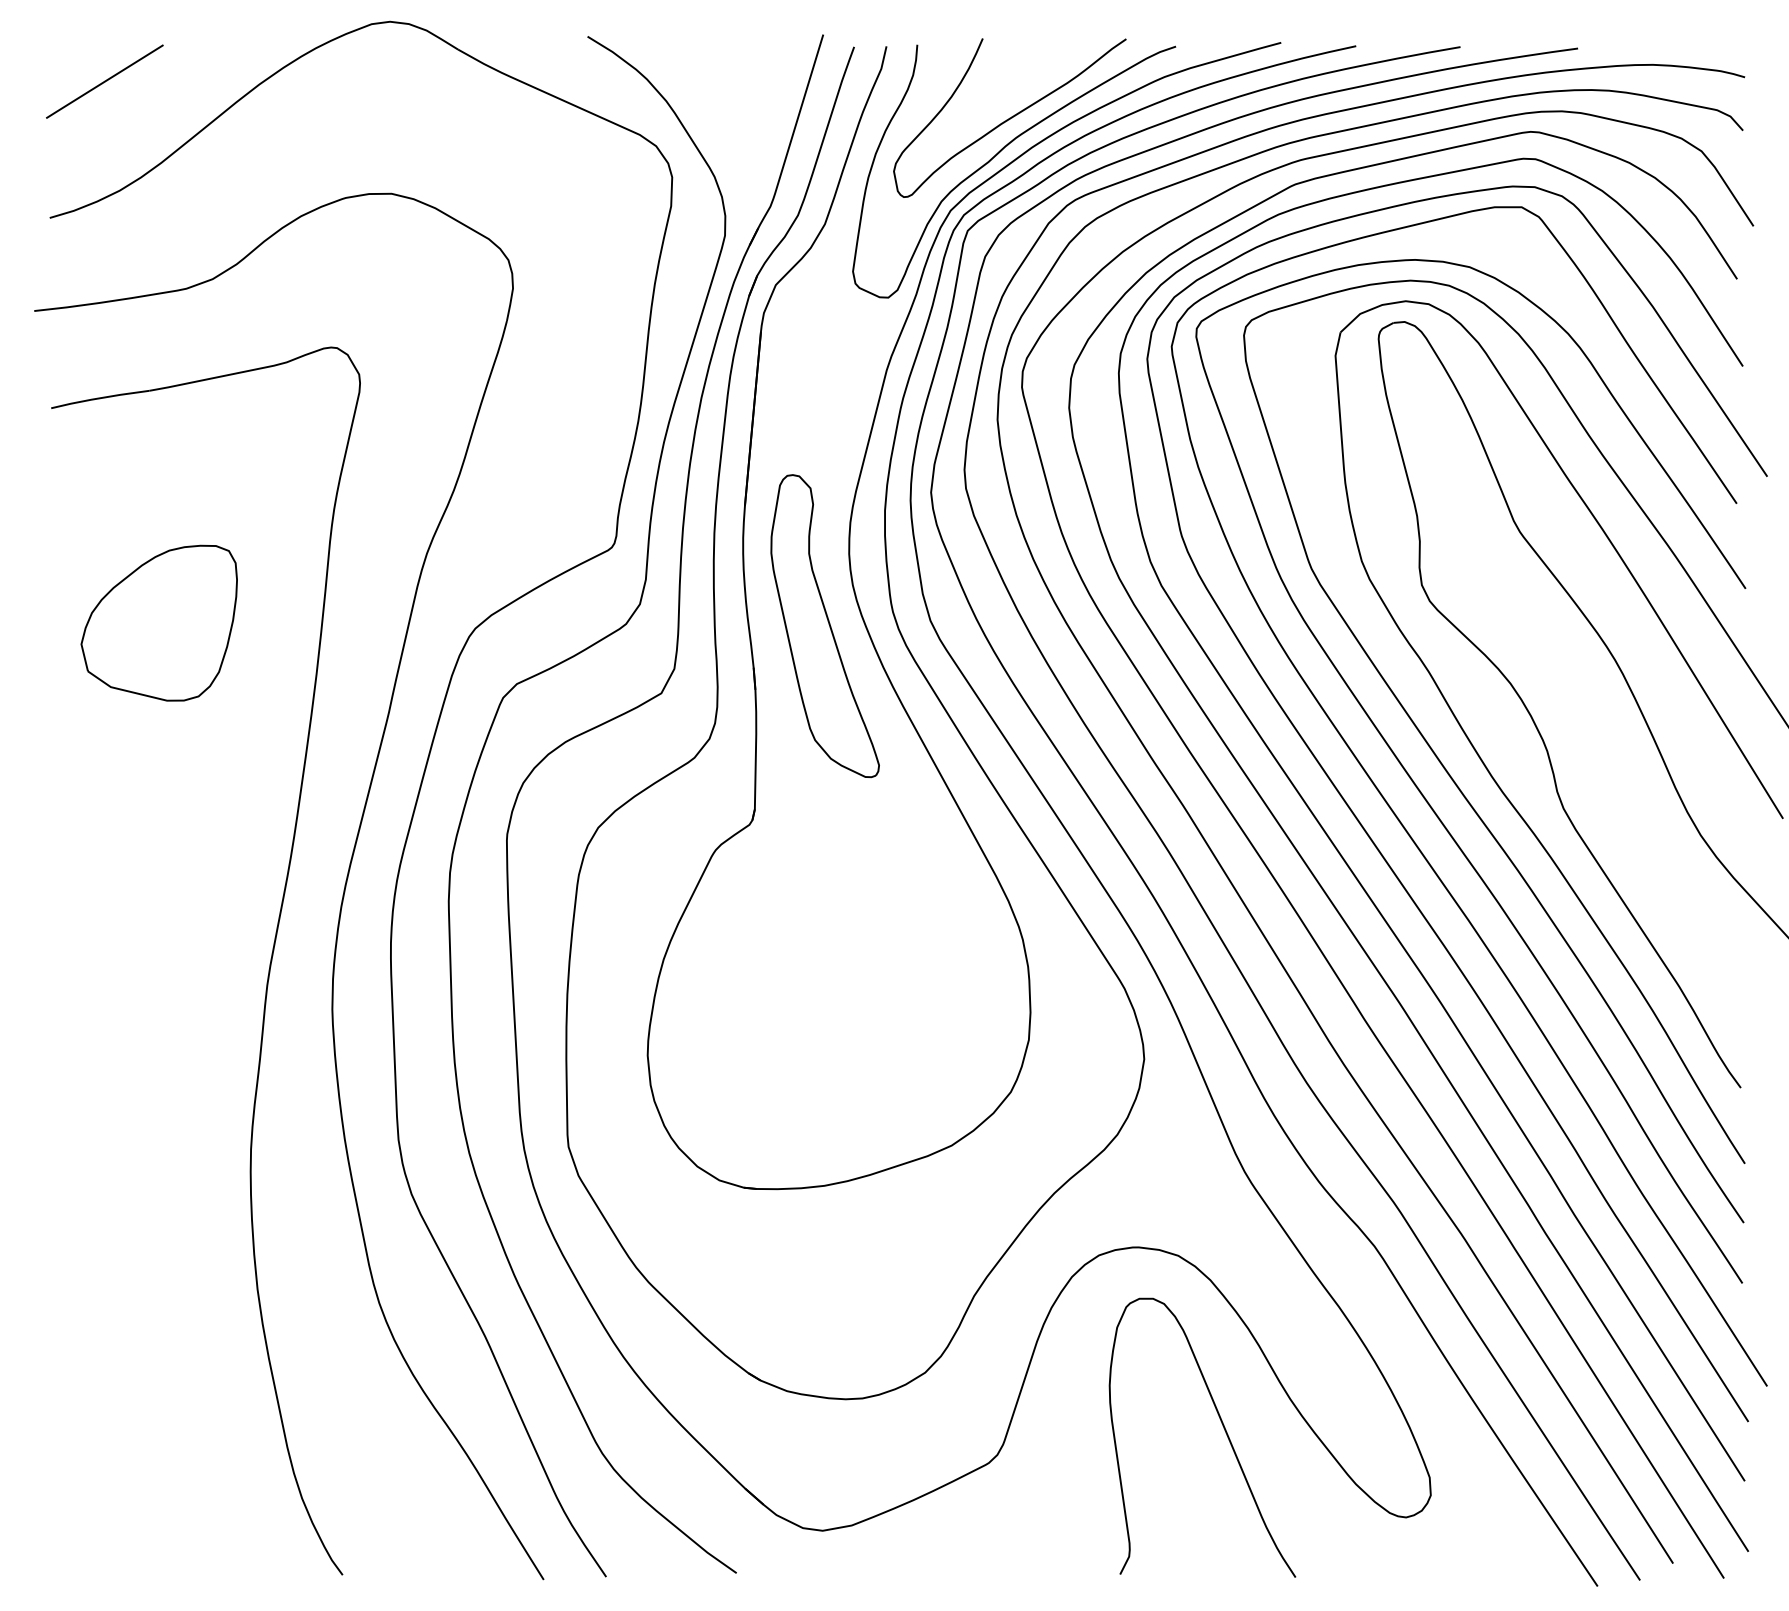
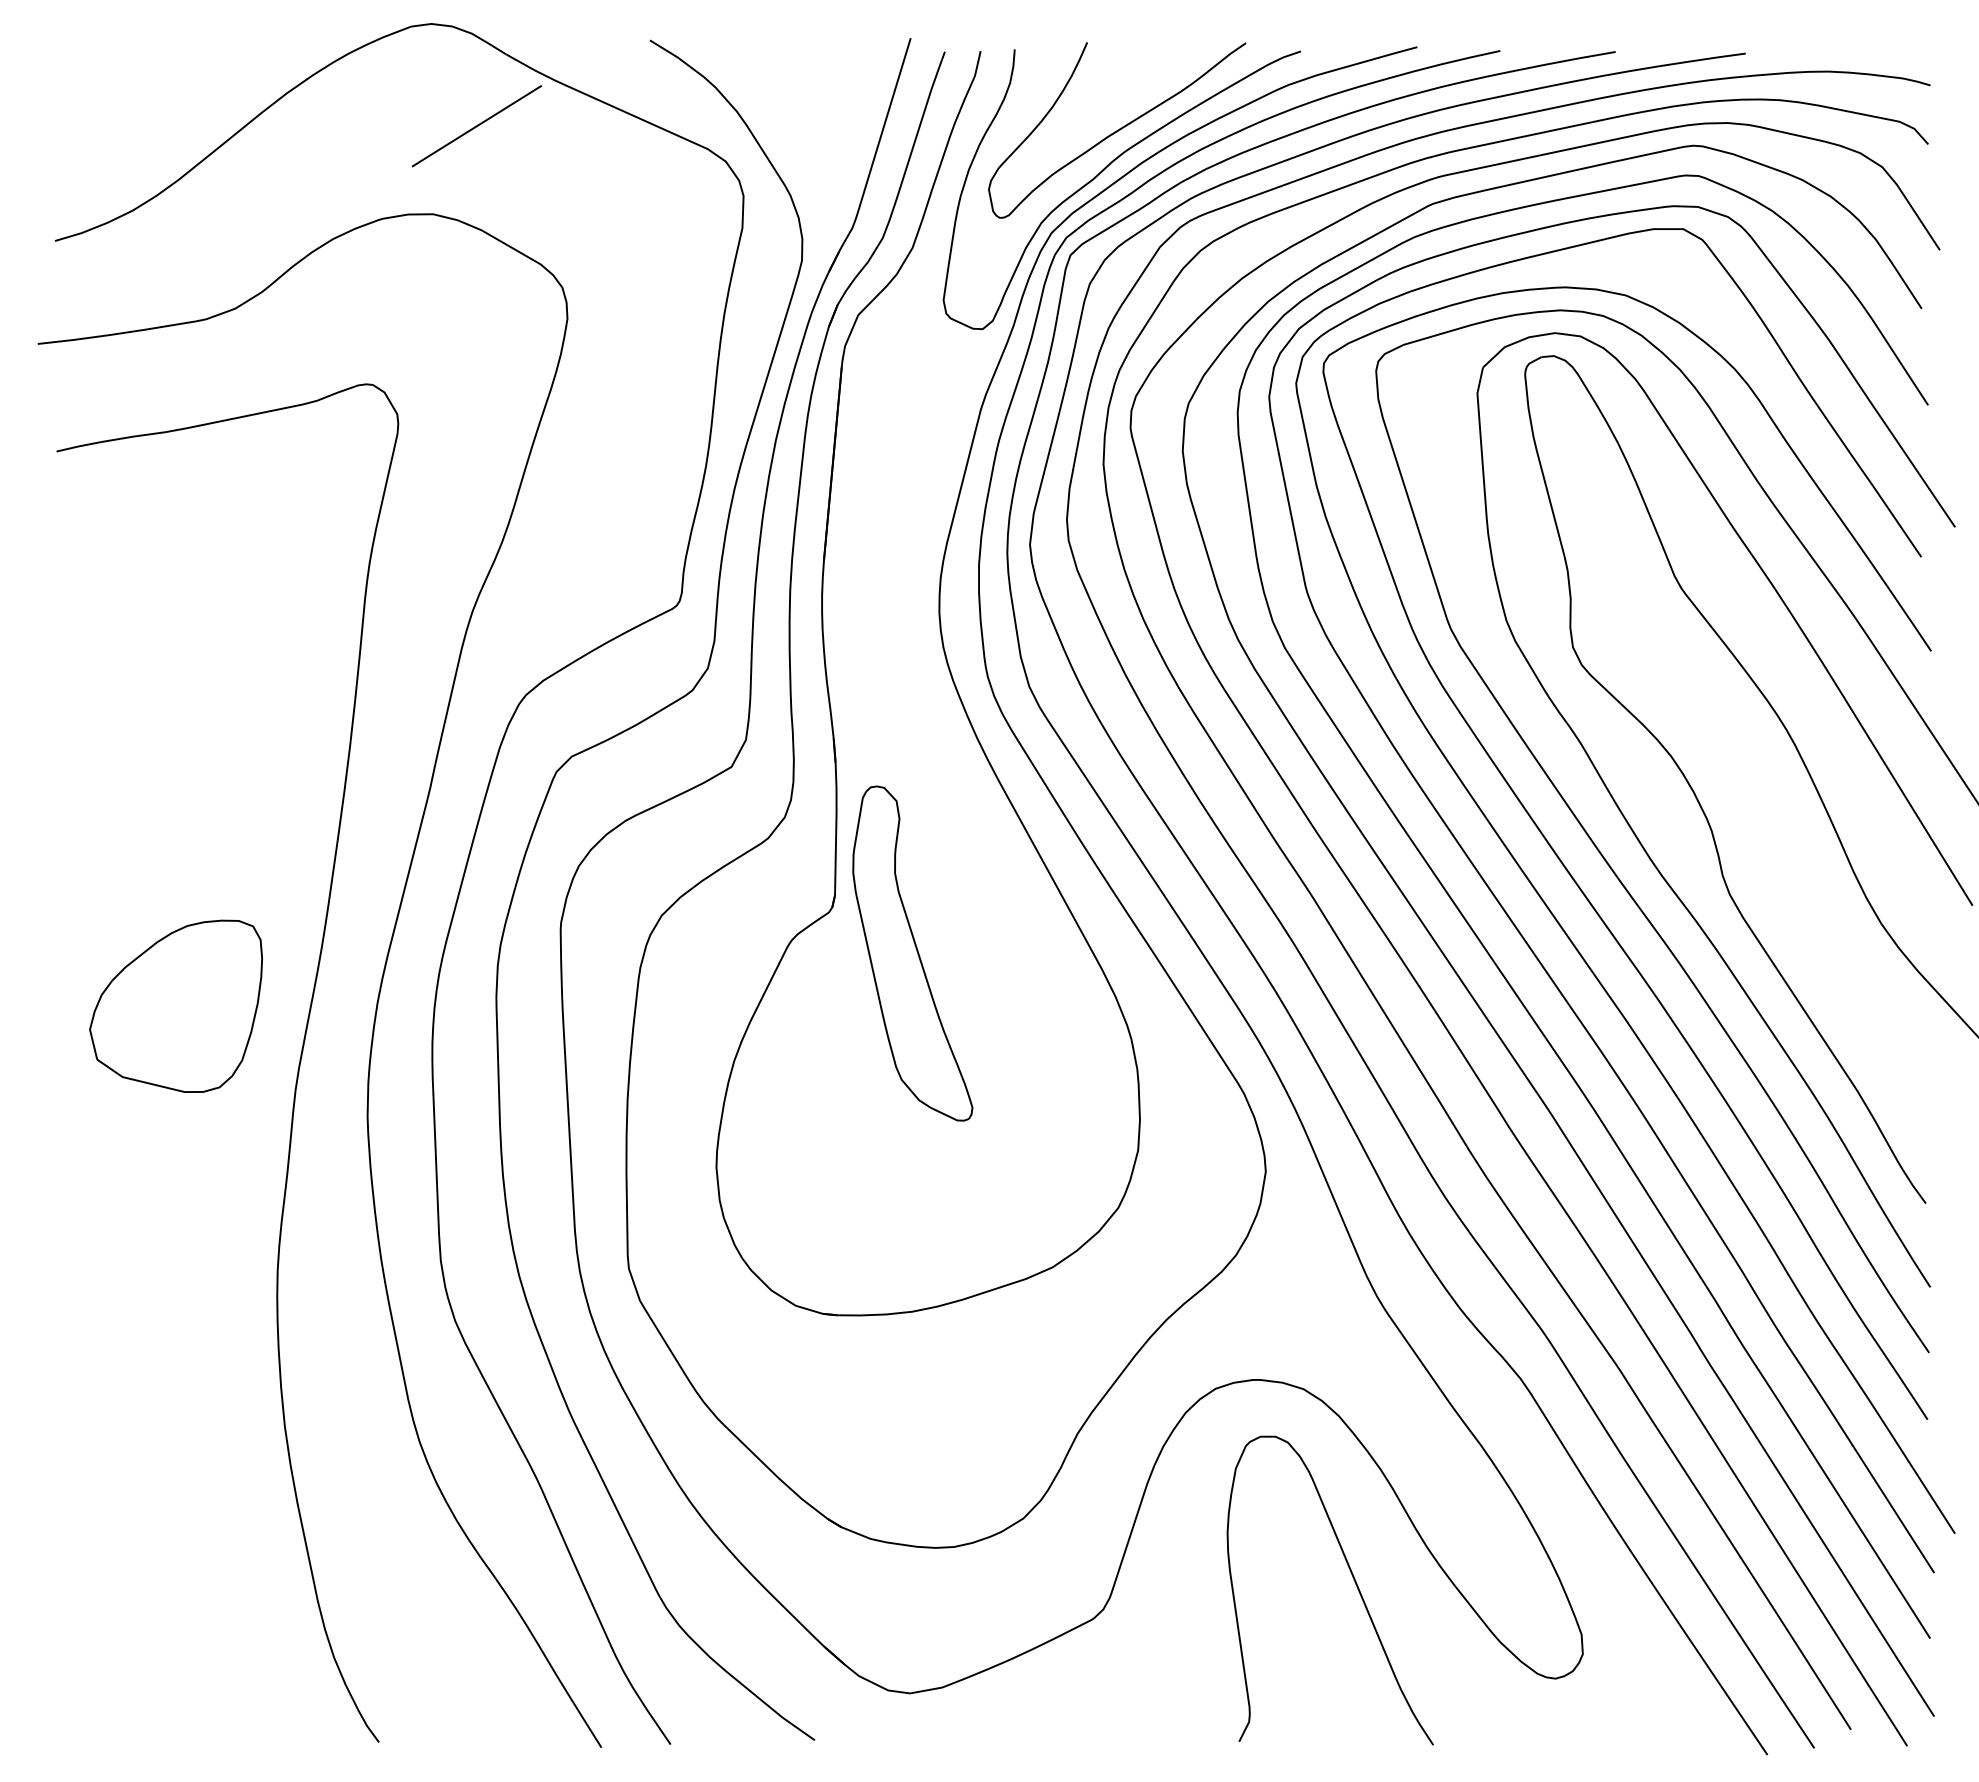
line: (104, 81) -> (476, 126), moved
part: (159, 622) -> (176, 1005), moved
part: (824, 626) -> (912, 953), moved

